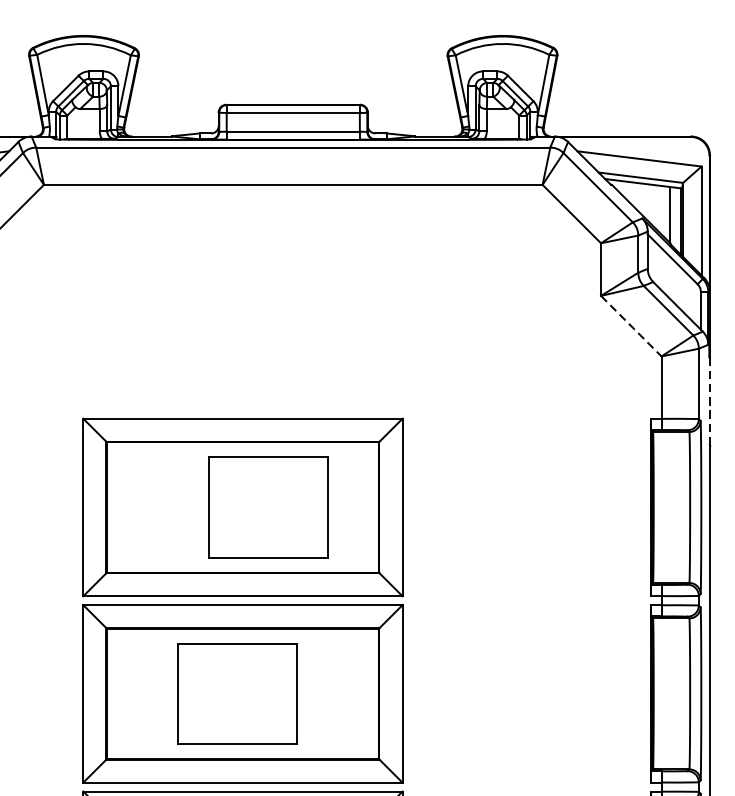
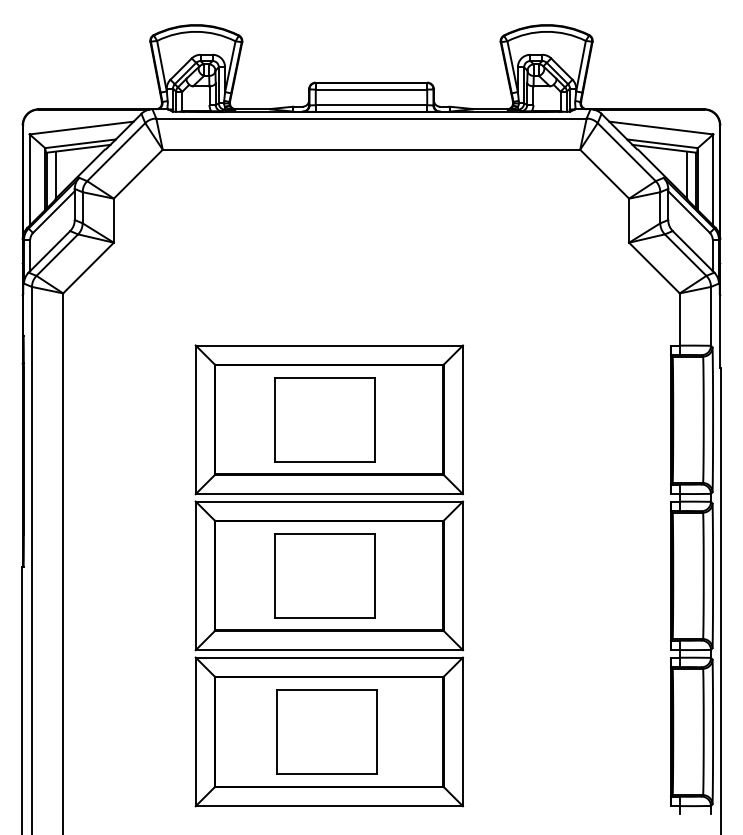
line: (631, 326) -> (654, 268), dashed -> solid
line: (710, 400) -> (720, 330), dashed -> solid
part: (268, 507) -> (324, 419), moved

